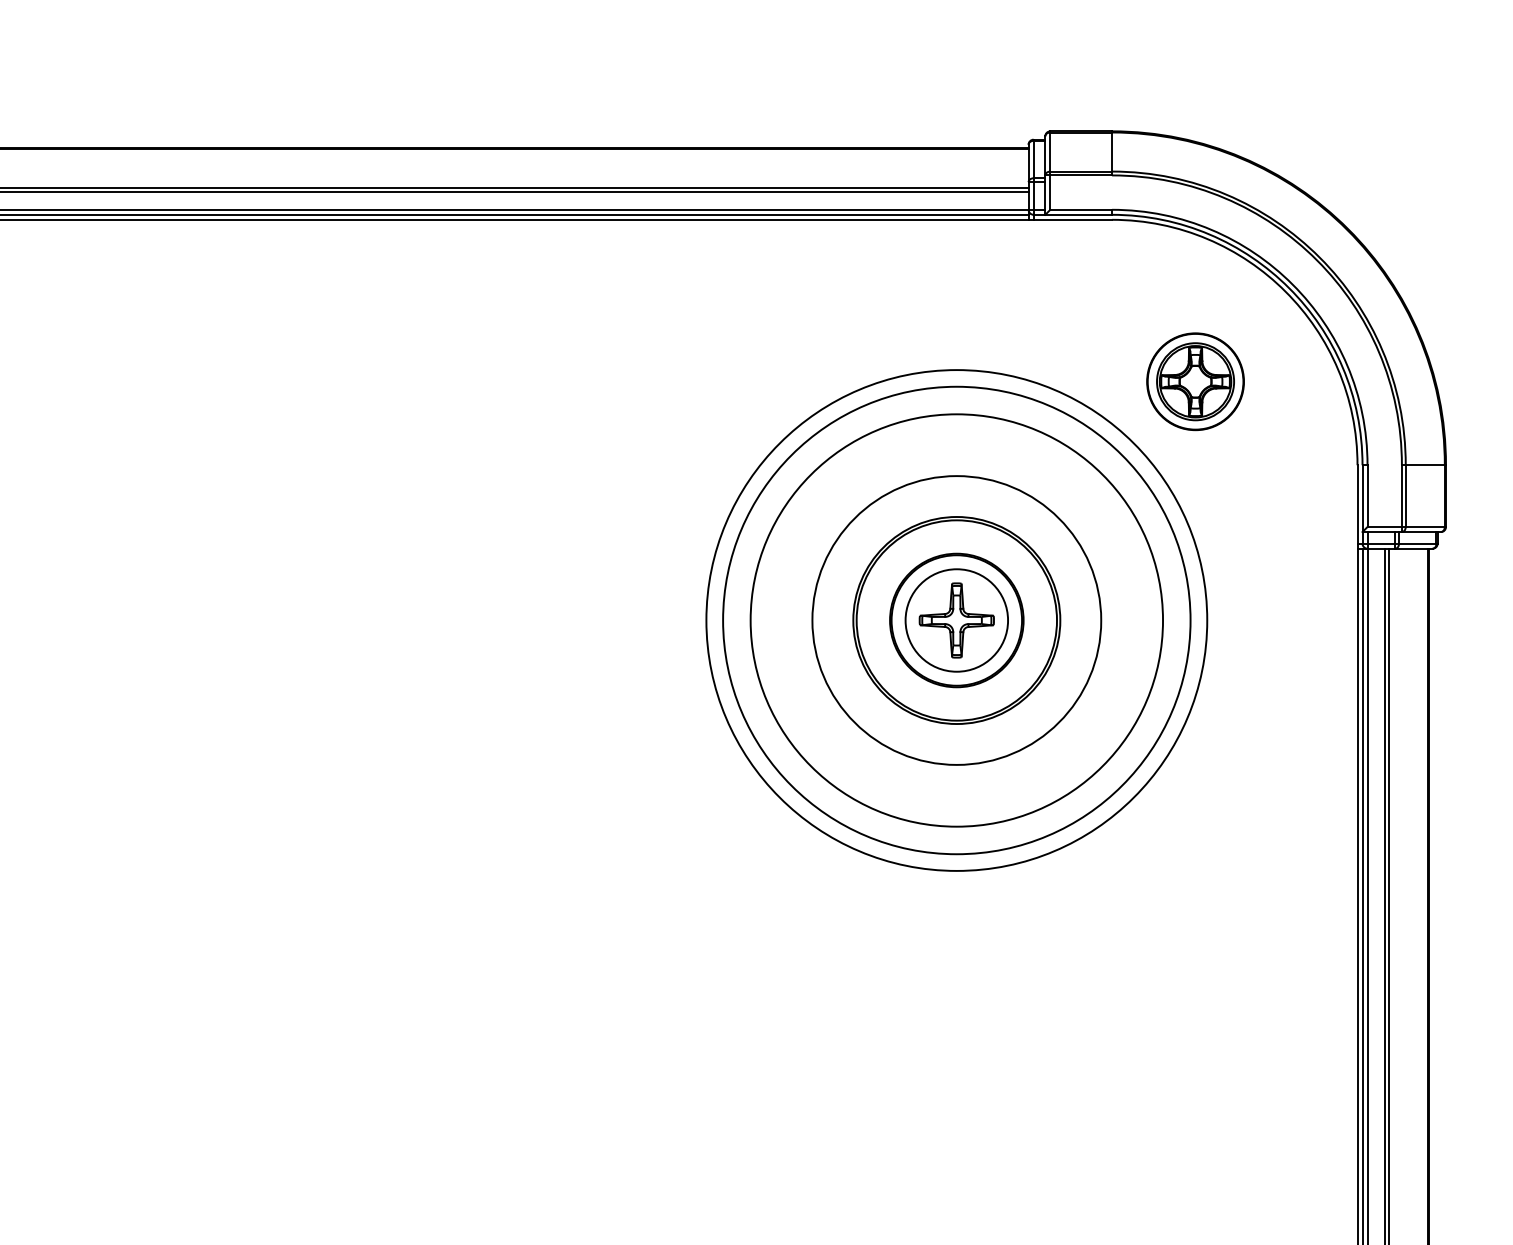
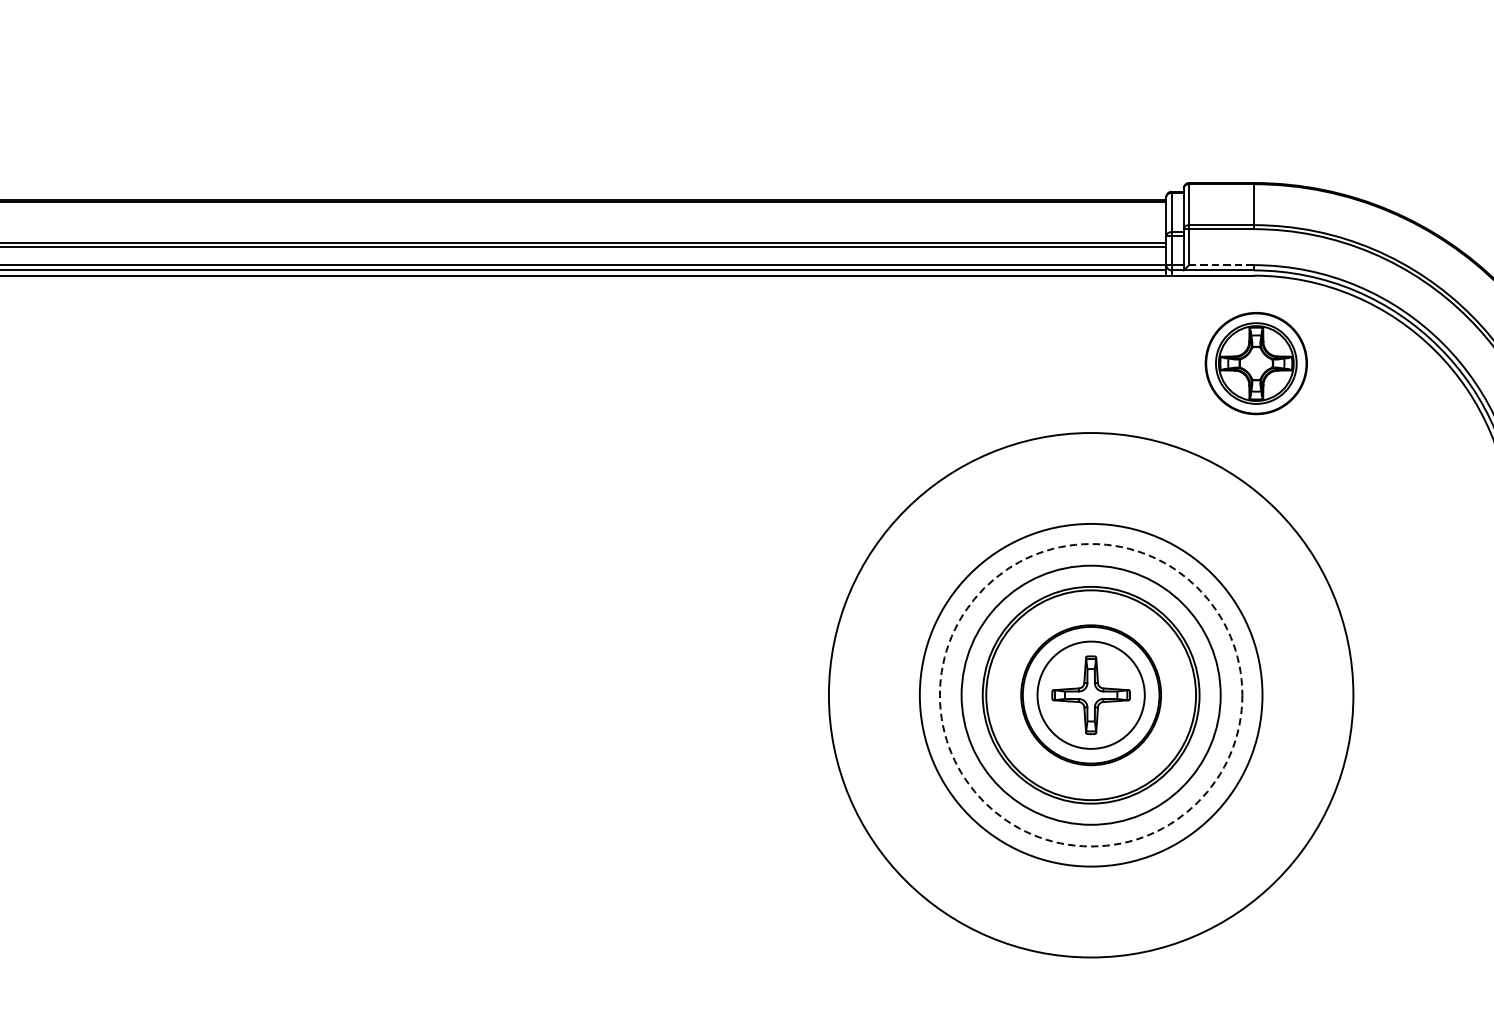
line: (1081, 209) -> (1221, 264), solid -> dashed
part: (1195, 381) -> (1256, 363), moved
circle: (956, 620) -> (1090, 695), size x0.6
circle: (956, 620) -> (1090, 695), size x0.7
circle: (956, 620) -> (1090, 695), solid -> dashed

